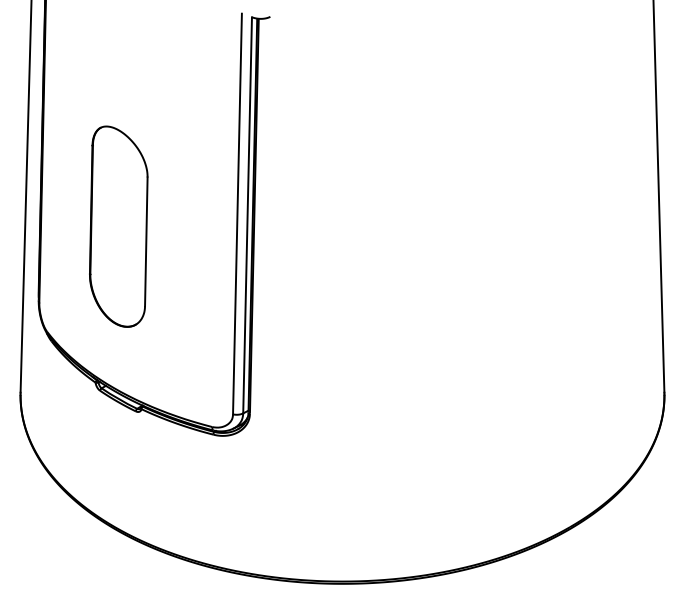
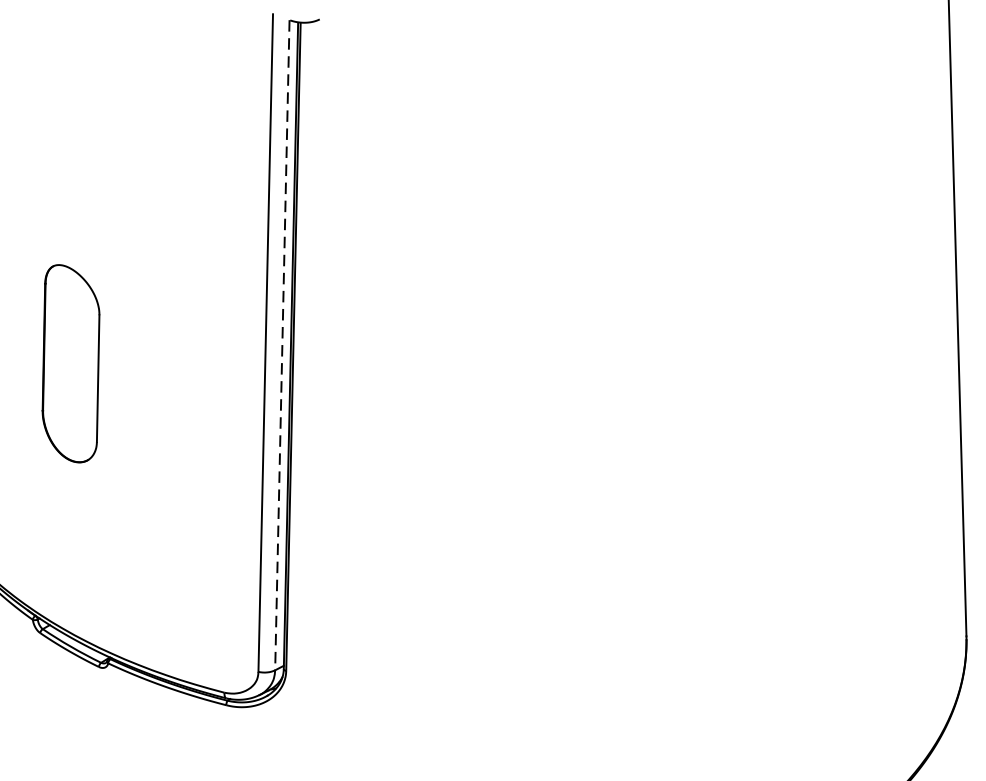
line: (247, 215) -> (282, 345), solid -> dashed
part: (118, 226) -> (70, 363), size x0.6

